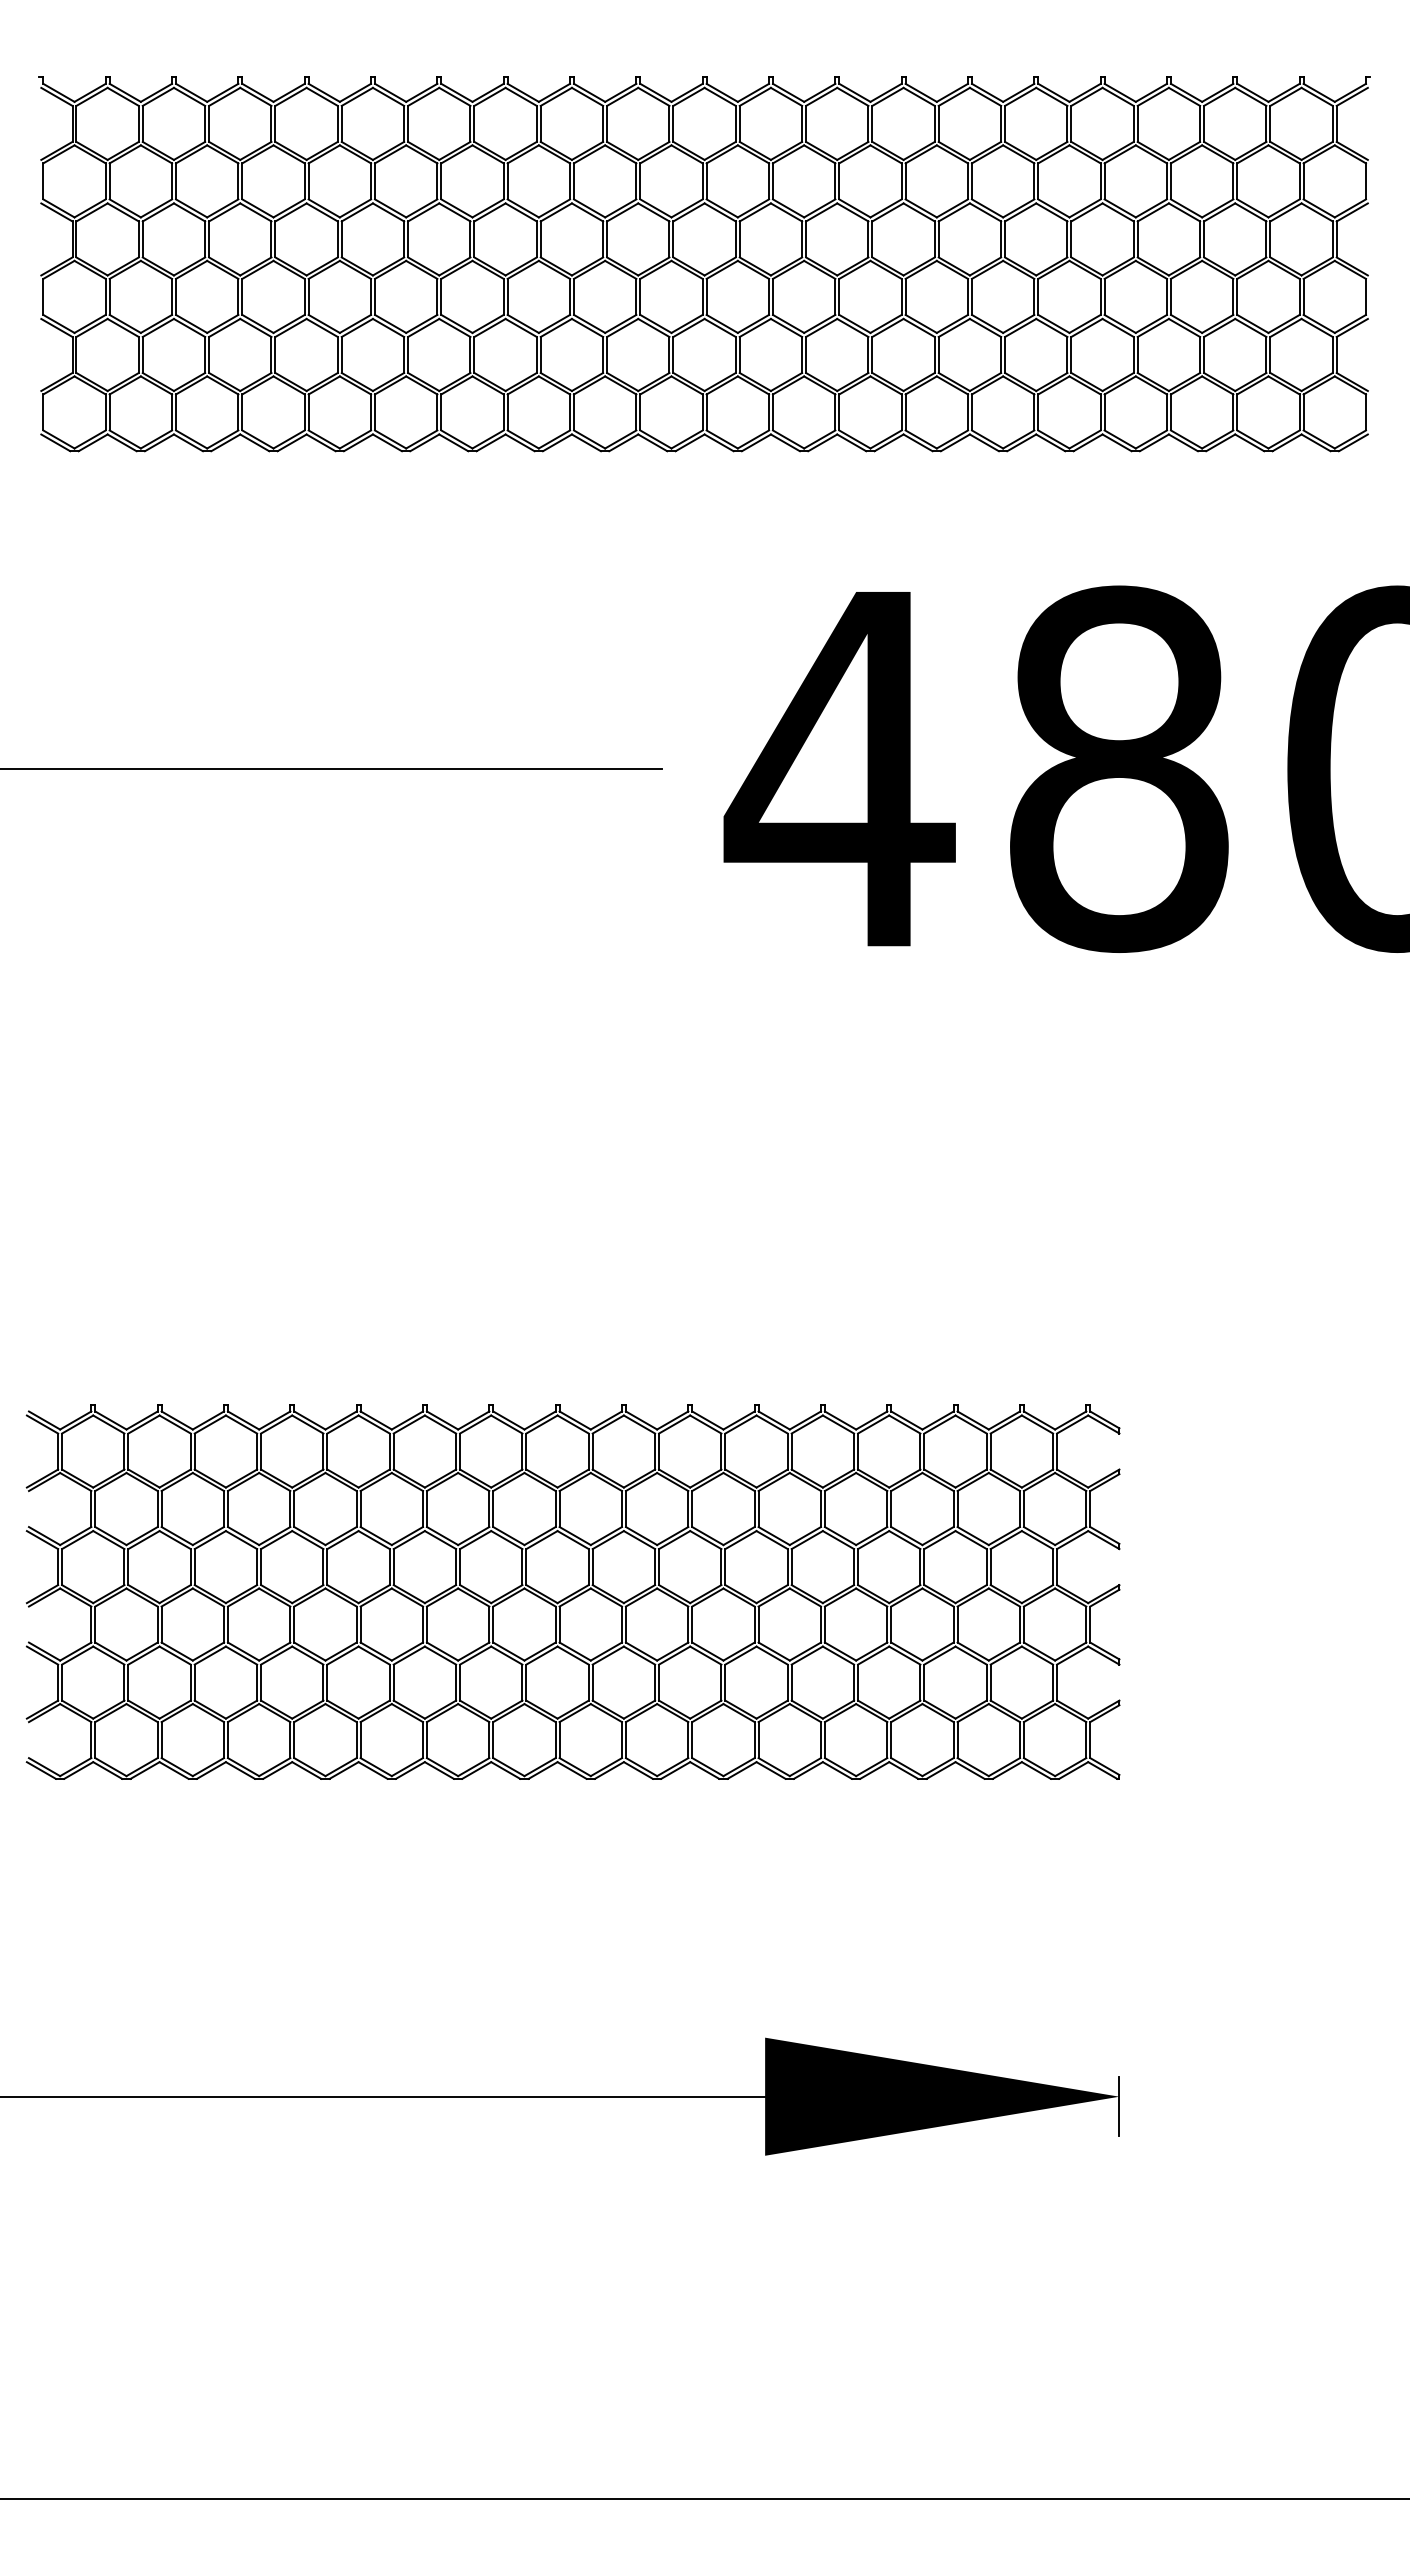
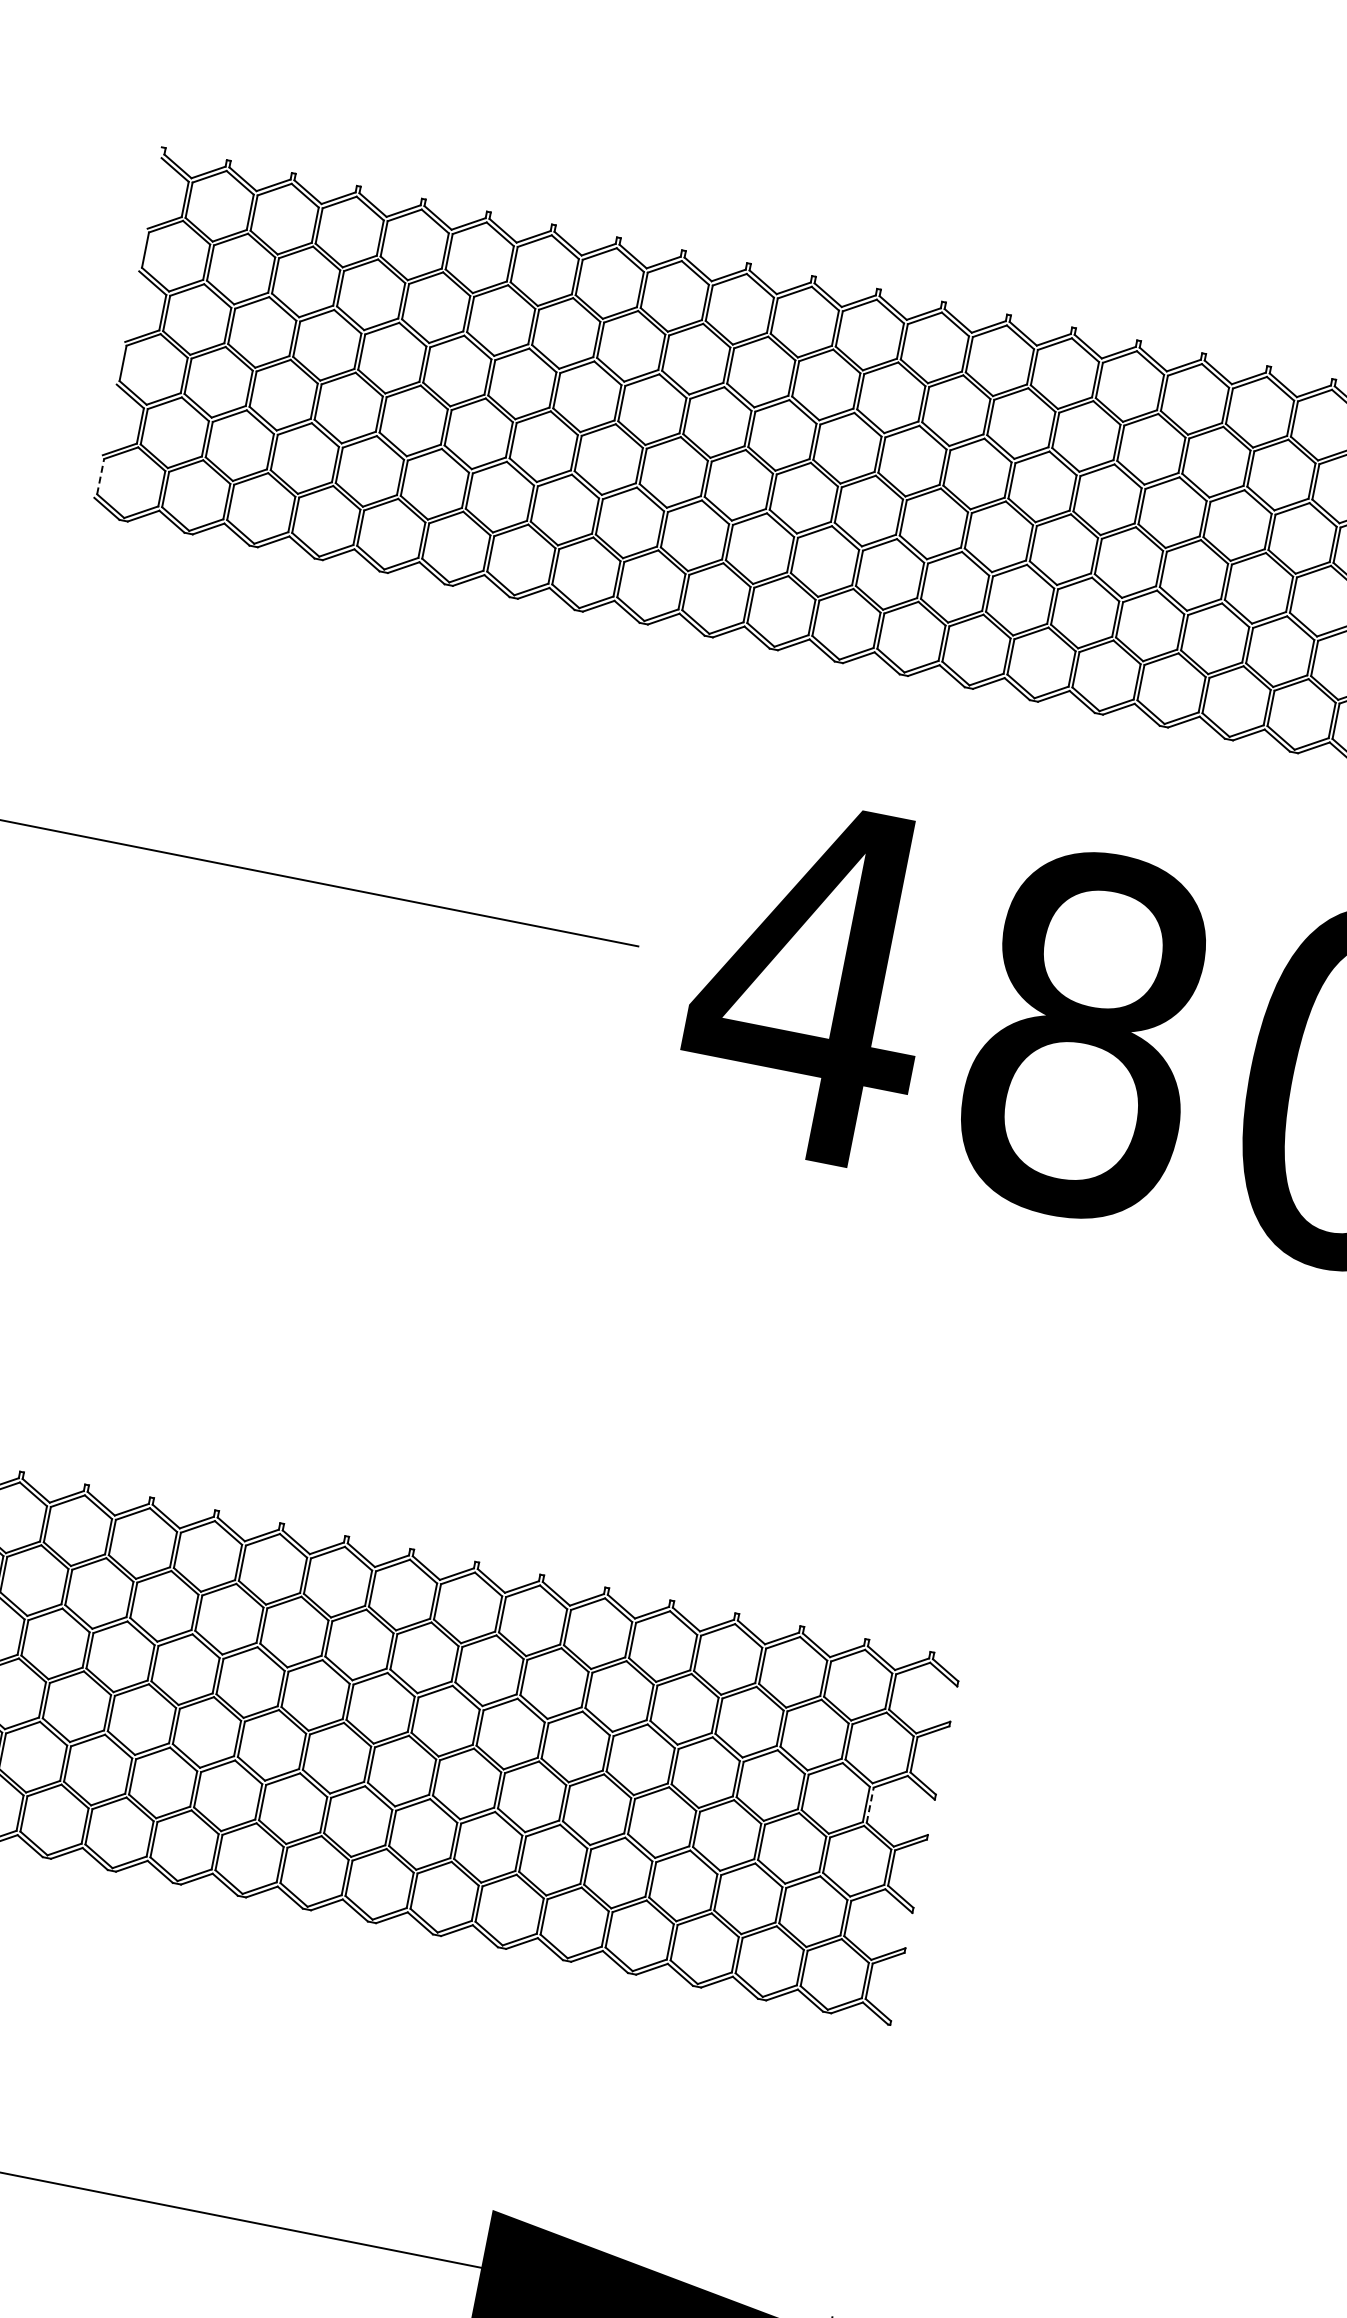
line: (43, 411) -> (100, 475), solid -> dashed
line: (1057, 1566) -> (870, 1804), solid -> dashed

